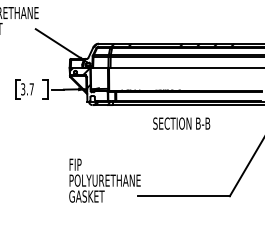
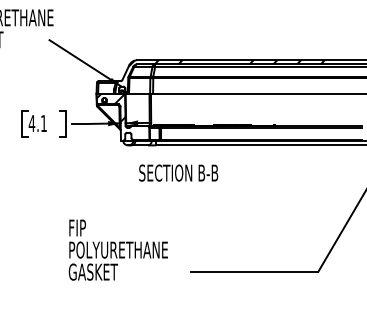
text: (27, 89) -> (37, 123), 3.7 -> 4.1
text: (181, 123) -> (178, 172), moved
text: (104, 180) -> (117, 249), moved

